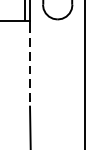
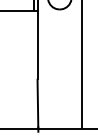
line: (29, 65) -> (37, 46), dashed -> solid

